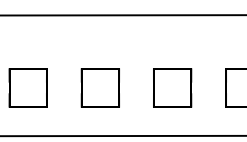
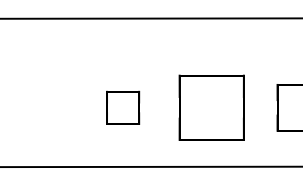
part: (28, 87) -> (34, 107), removed
part: (99, 87) -> (122, 107), size x0.7
part: (172, 87) -> (211, 107), size x1.4

